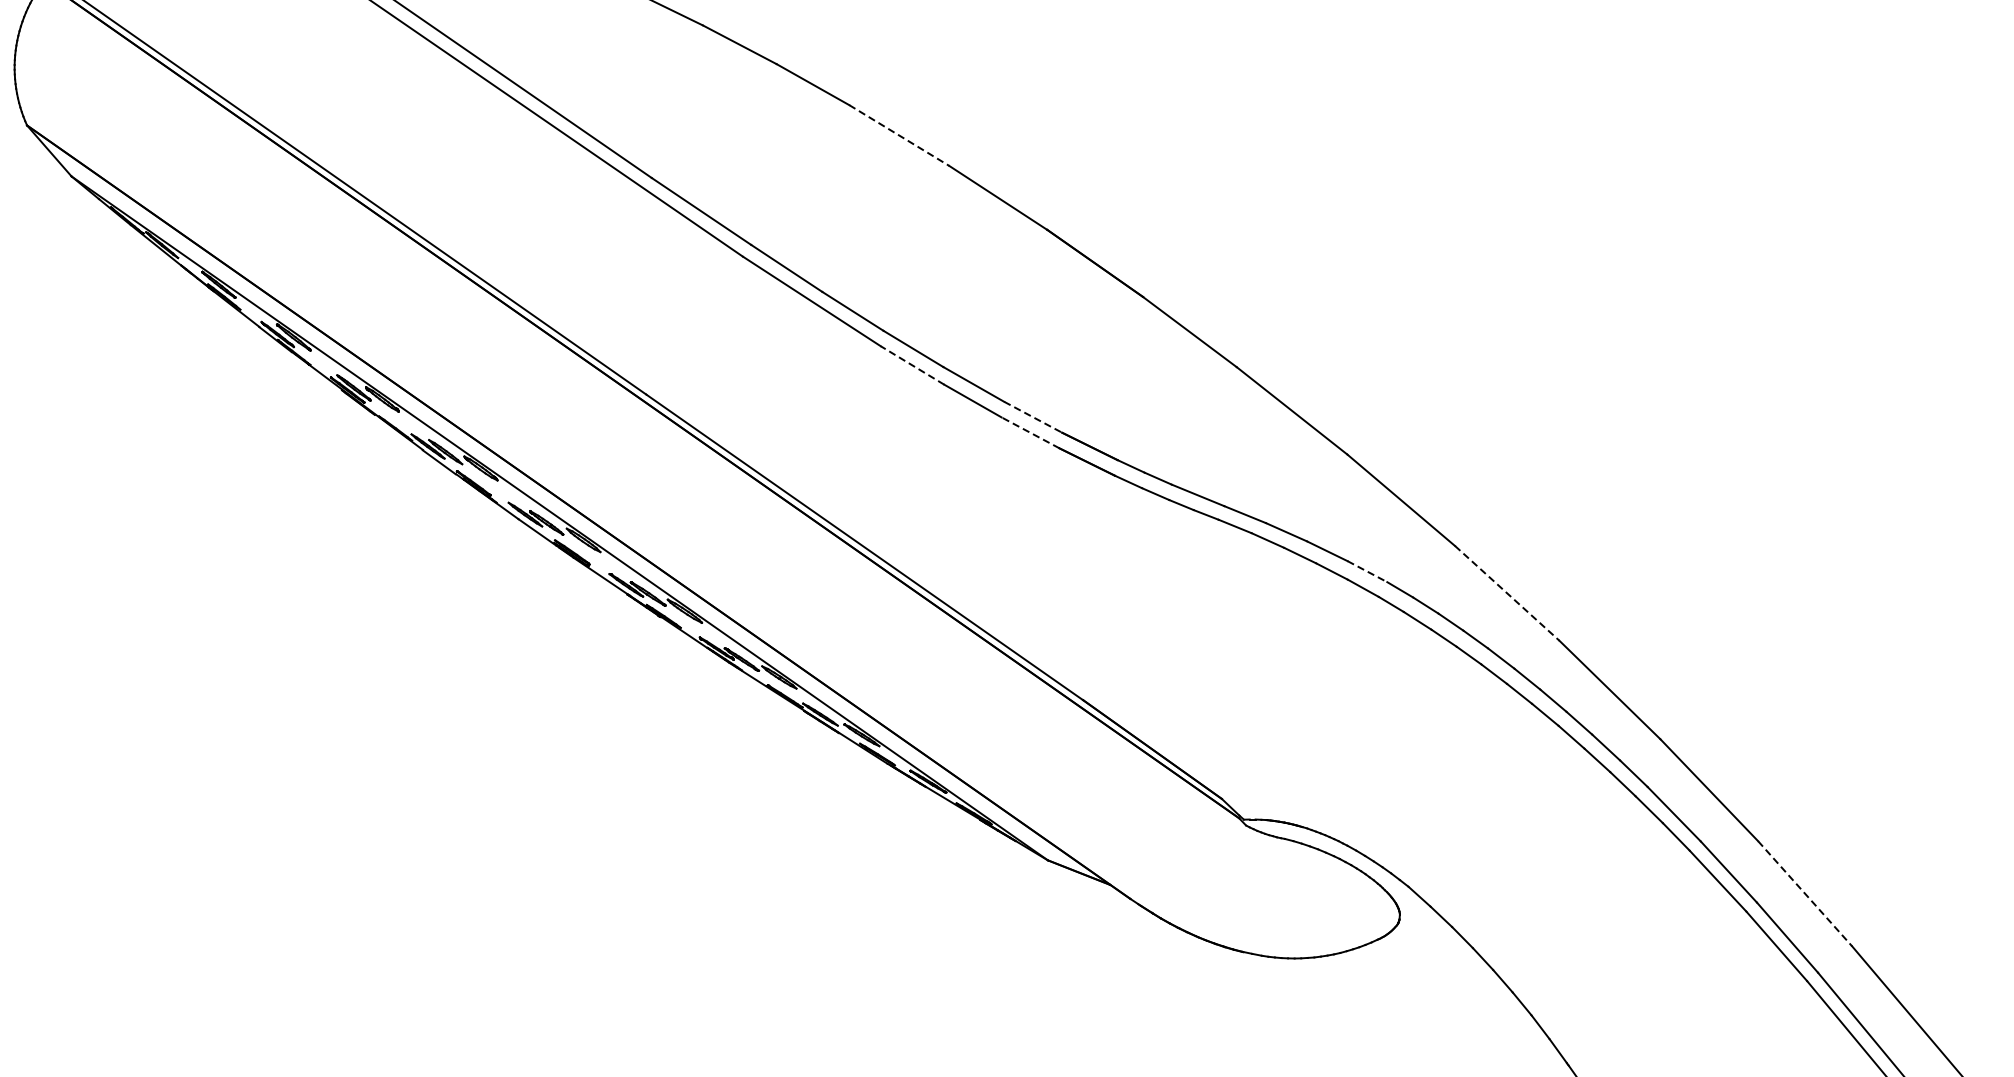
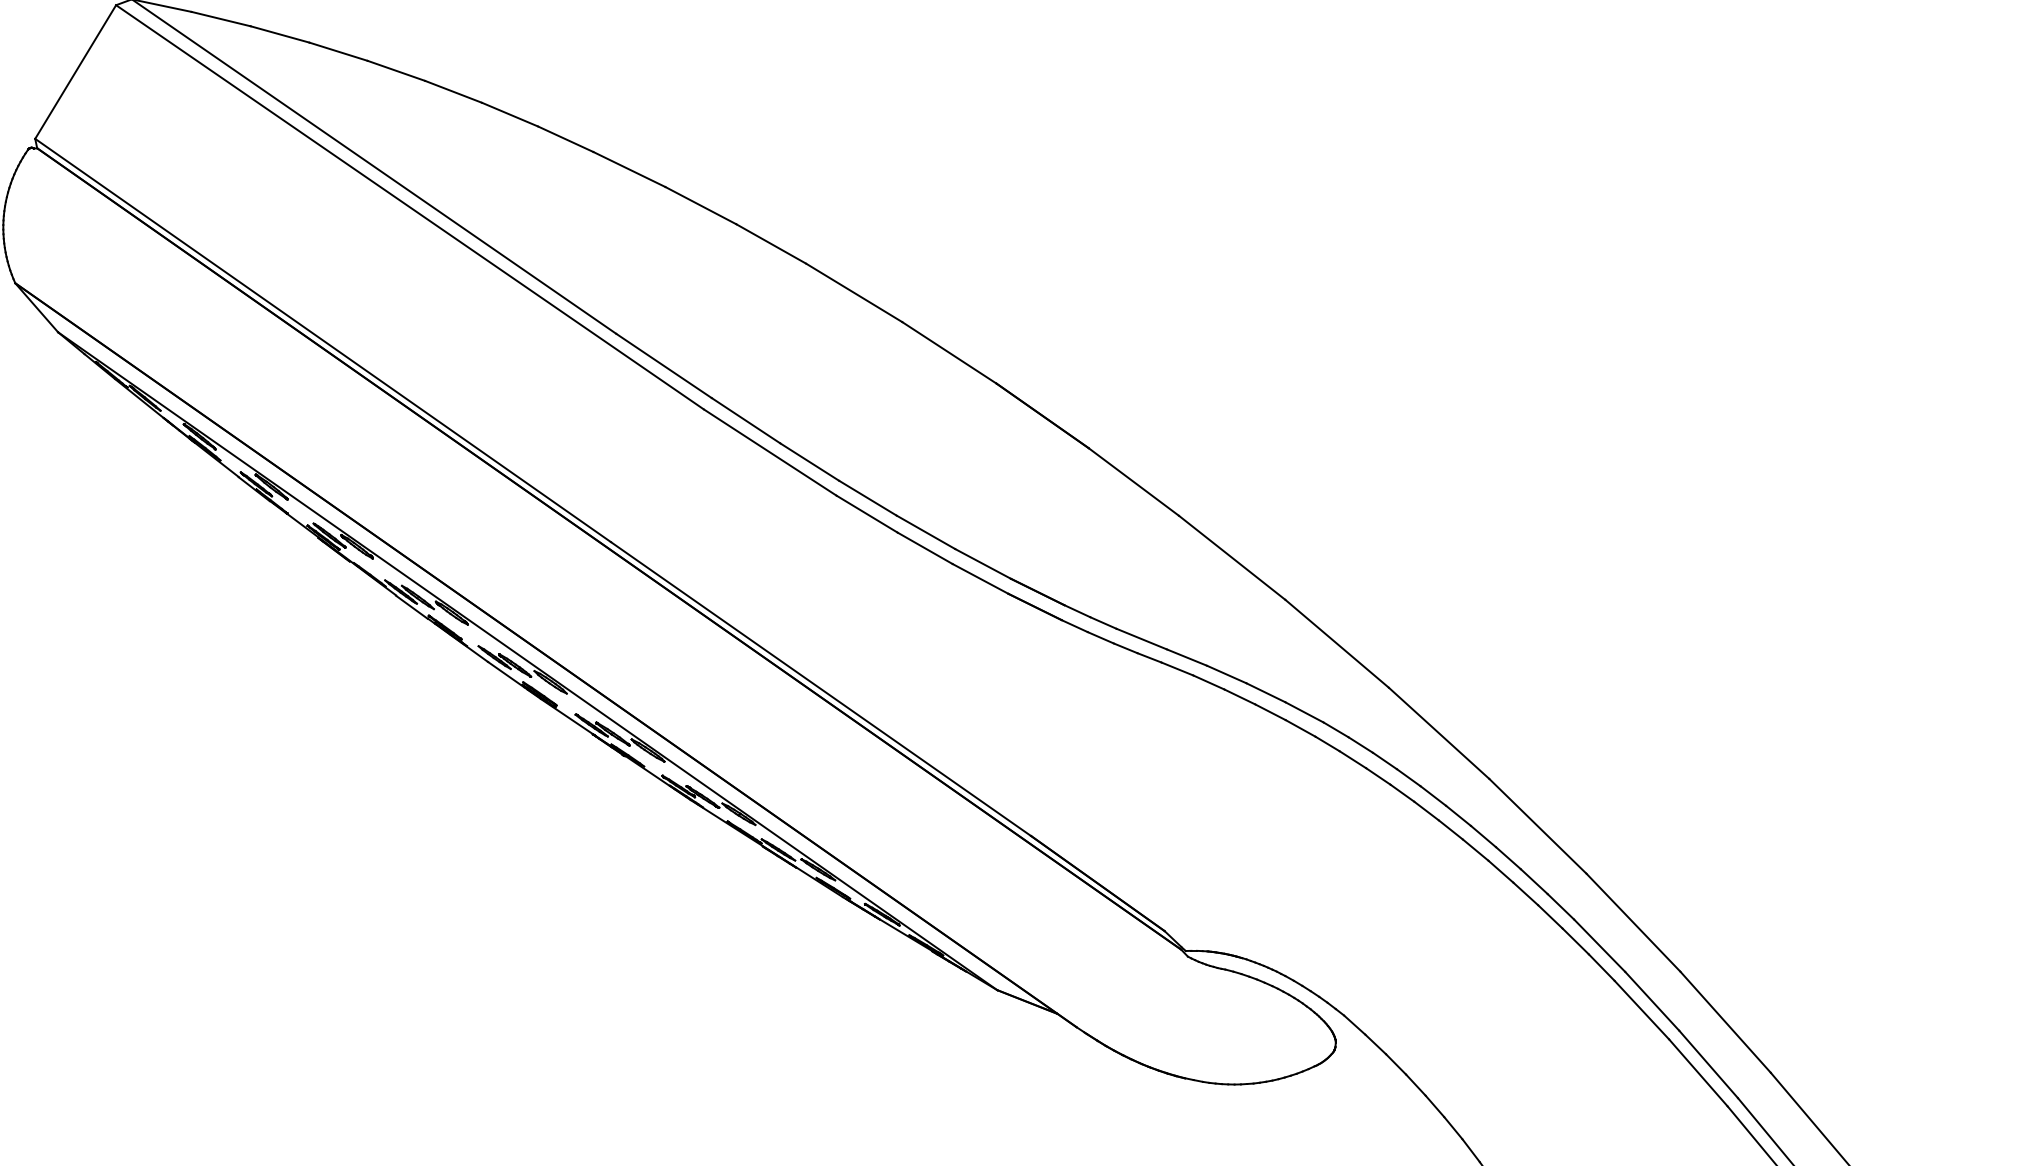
line: (899, 136) -> (854, 293), dashed -> solid
line: (913, 365) -> (867, 514), dashed -> solid
line: (1033, 416) -> (983, 563), dashed -> solid
line: (1030, 432) -> (980, 578), dashed -> solid
line: (1367, 571) -> (1304, 712), dashed -> solid
line: (1507, 593) -> (1439, 733), dashed -> solid
line: (1804, 894) -> (1725, 1022), dashed -> solid

